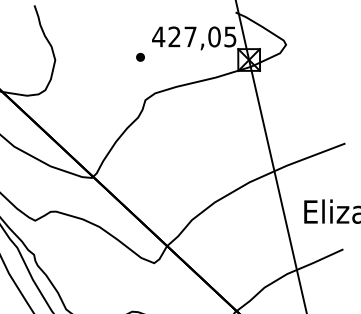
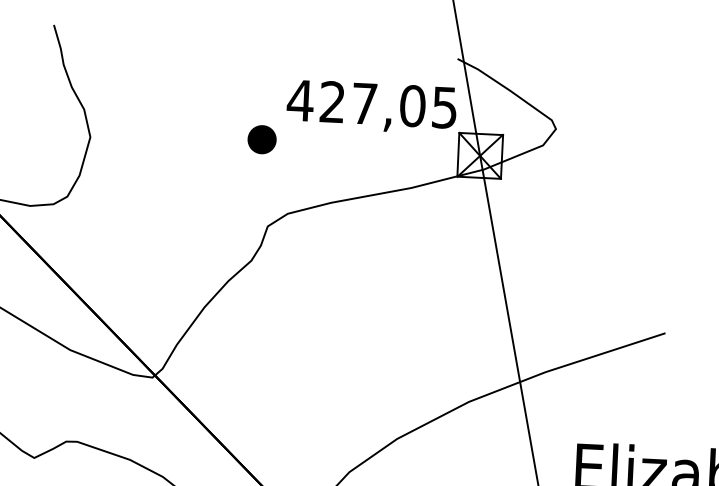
part: (140, 57) -> (261, 140), size x1.6

